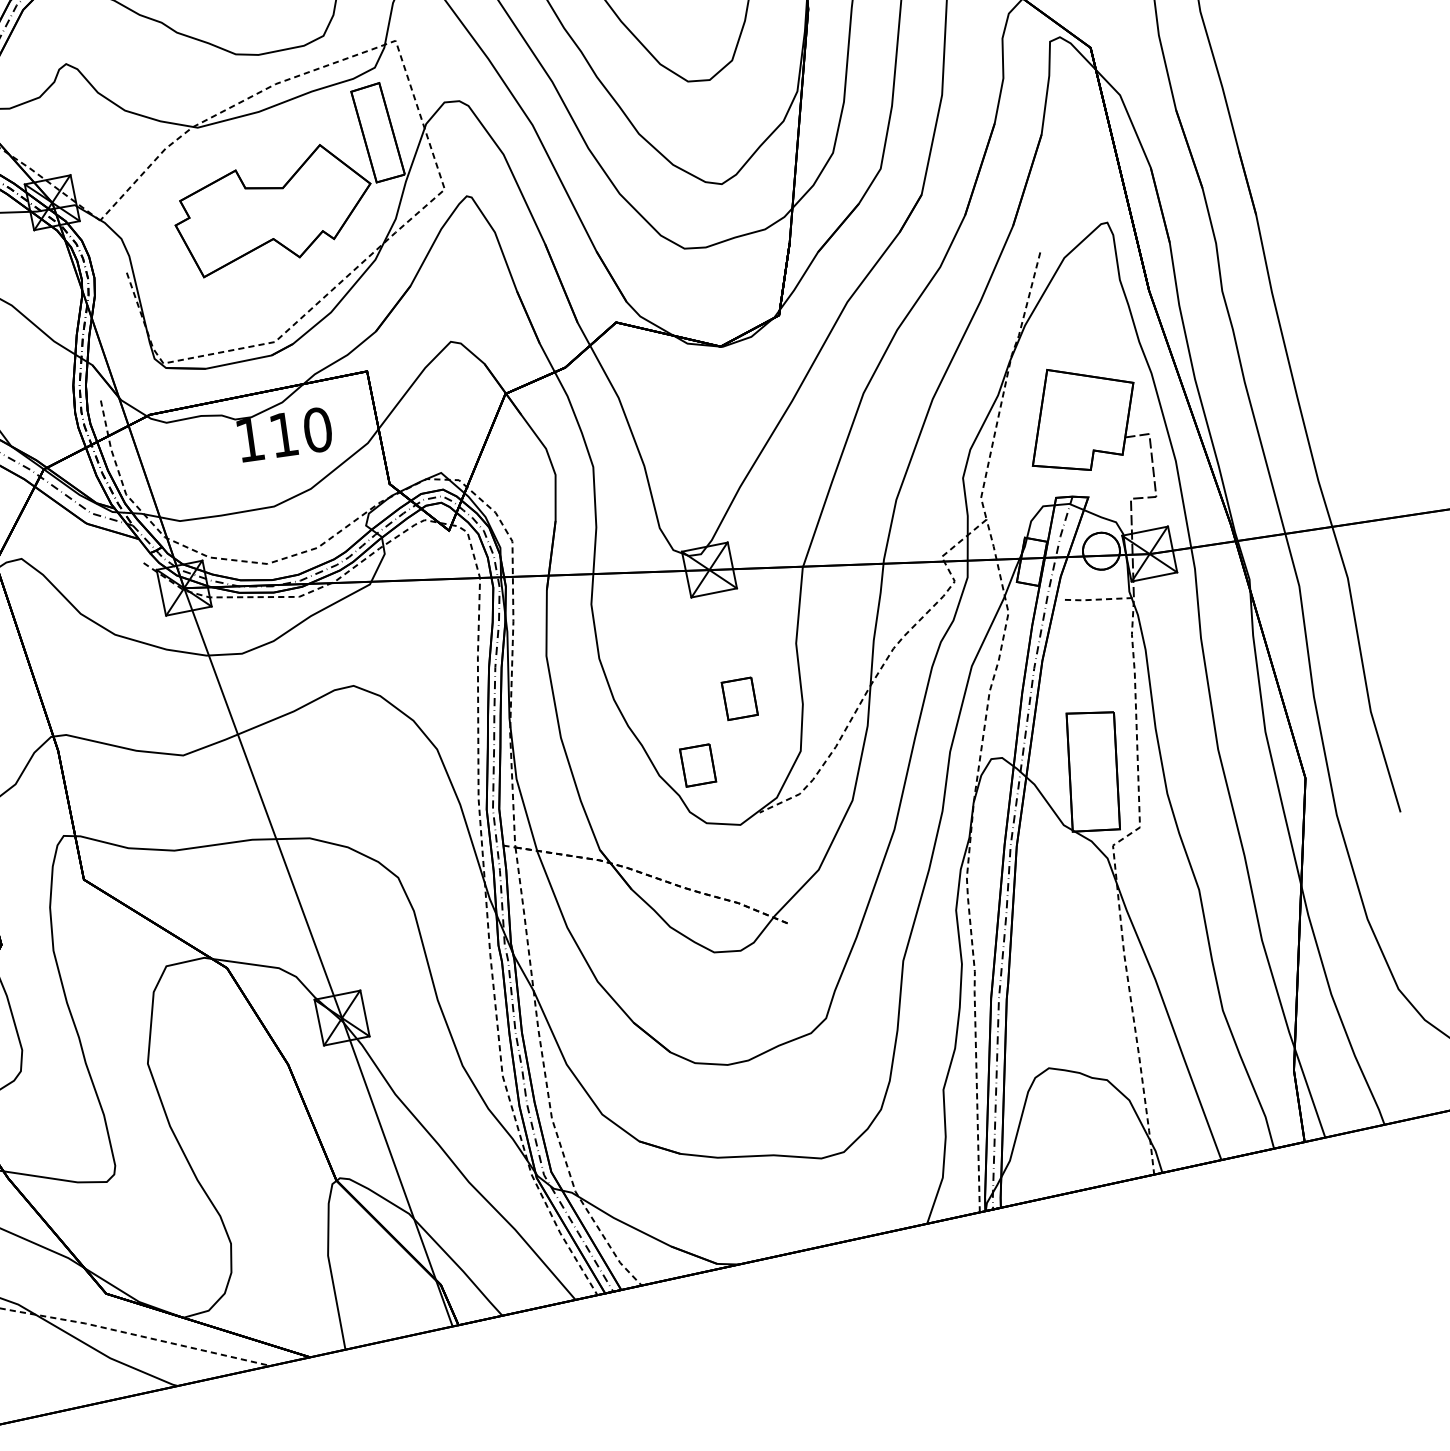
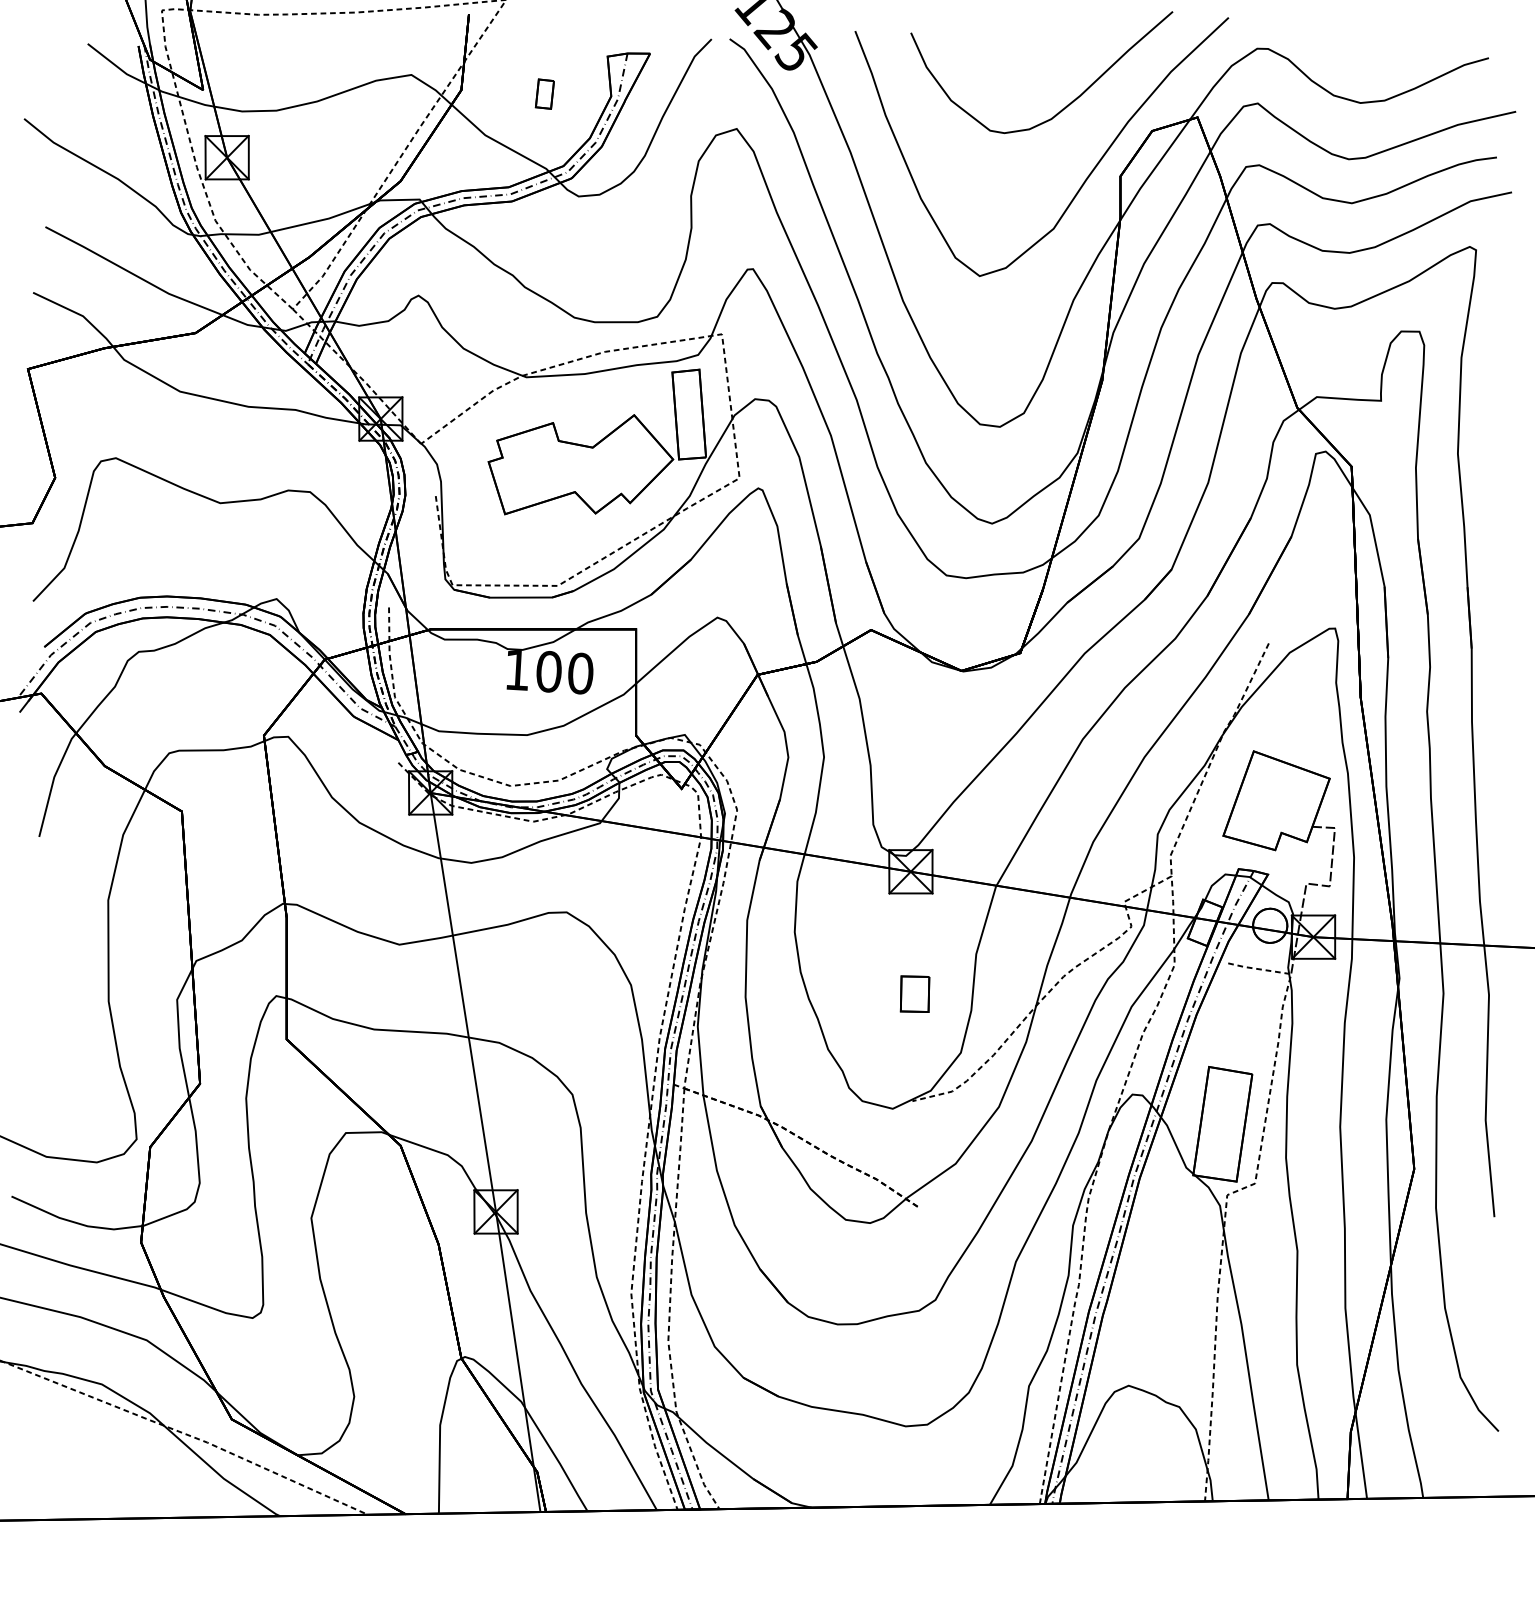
text: (283, 434) -> (548, 671), 110 -> 100
part: (697, 764) -> (864, 1046), removed

